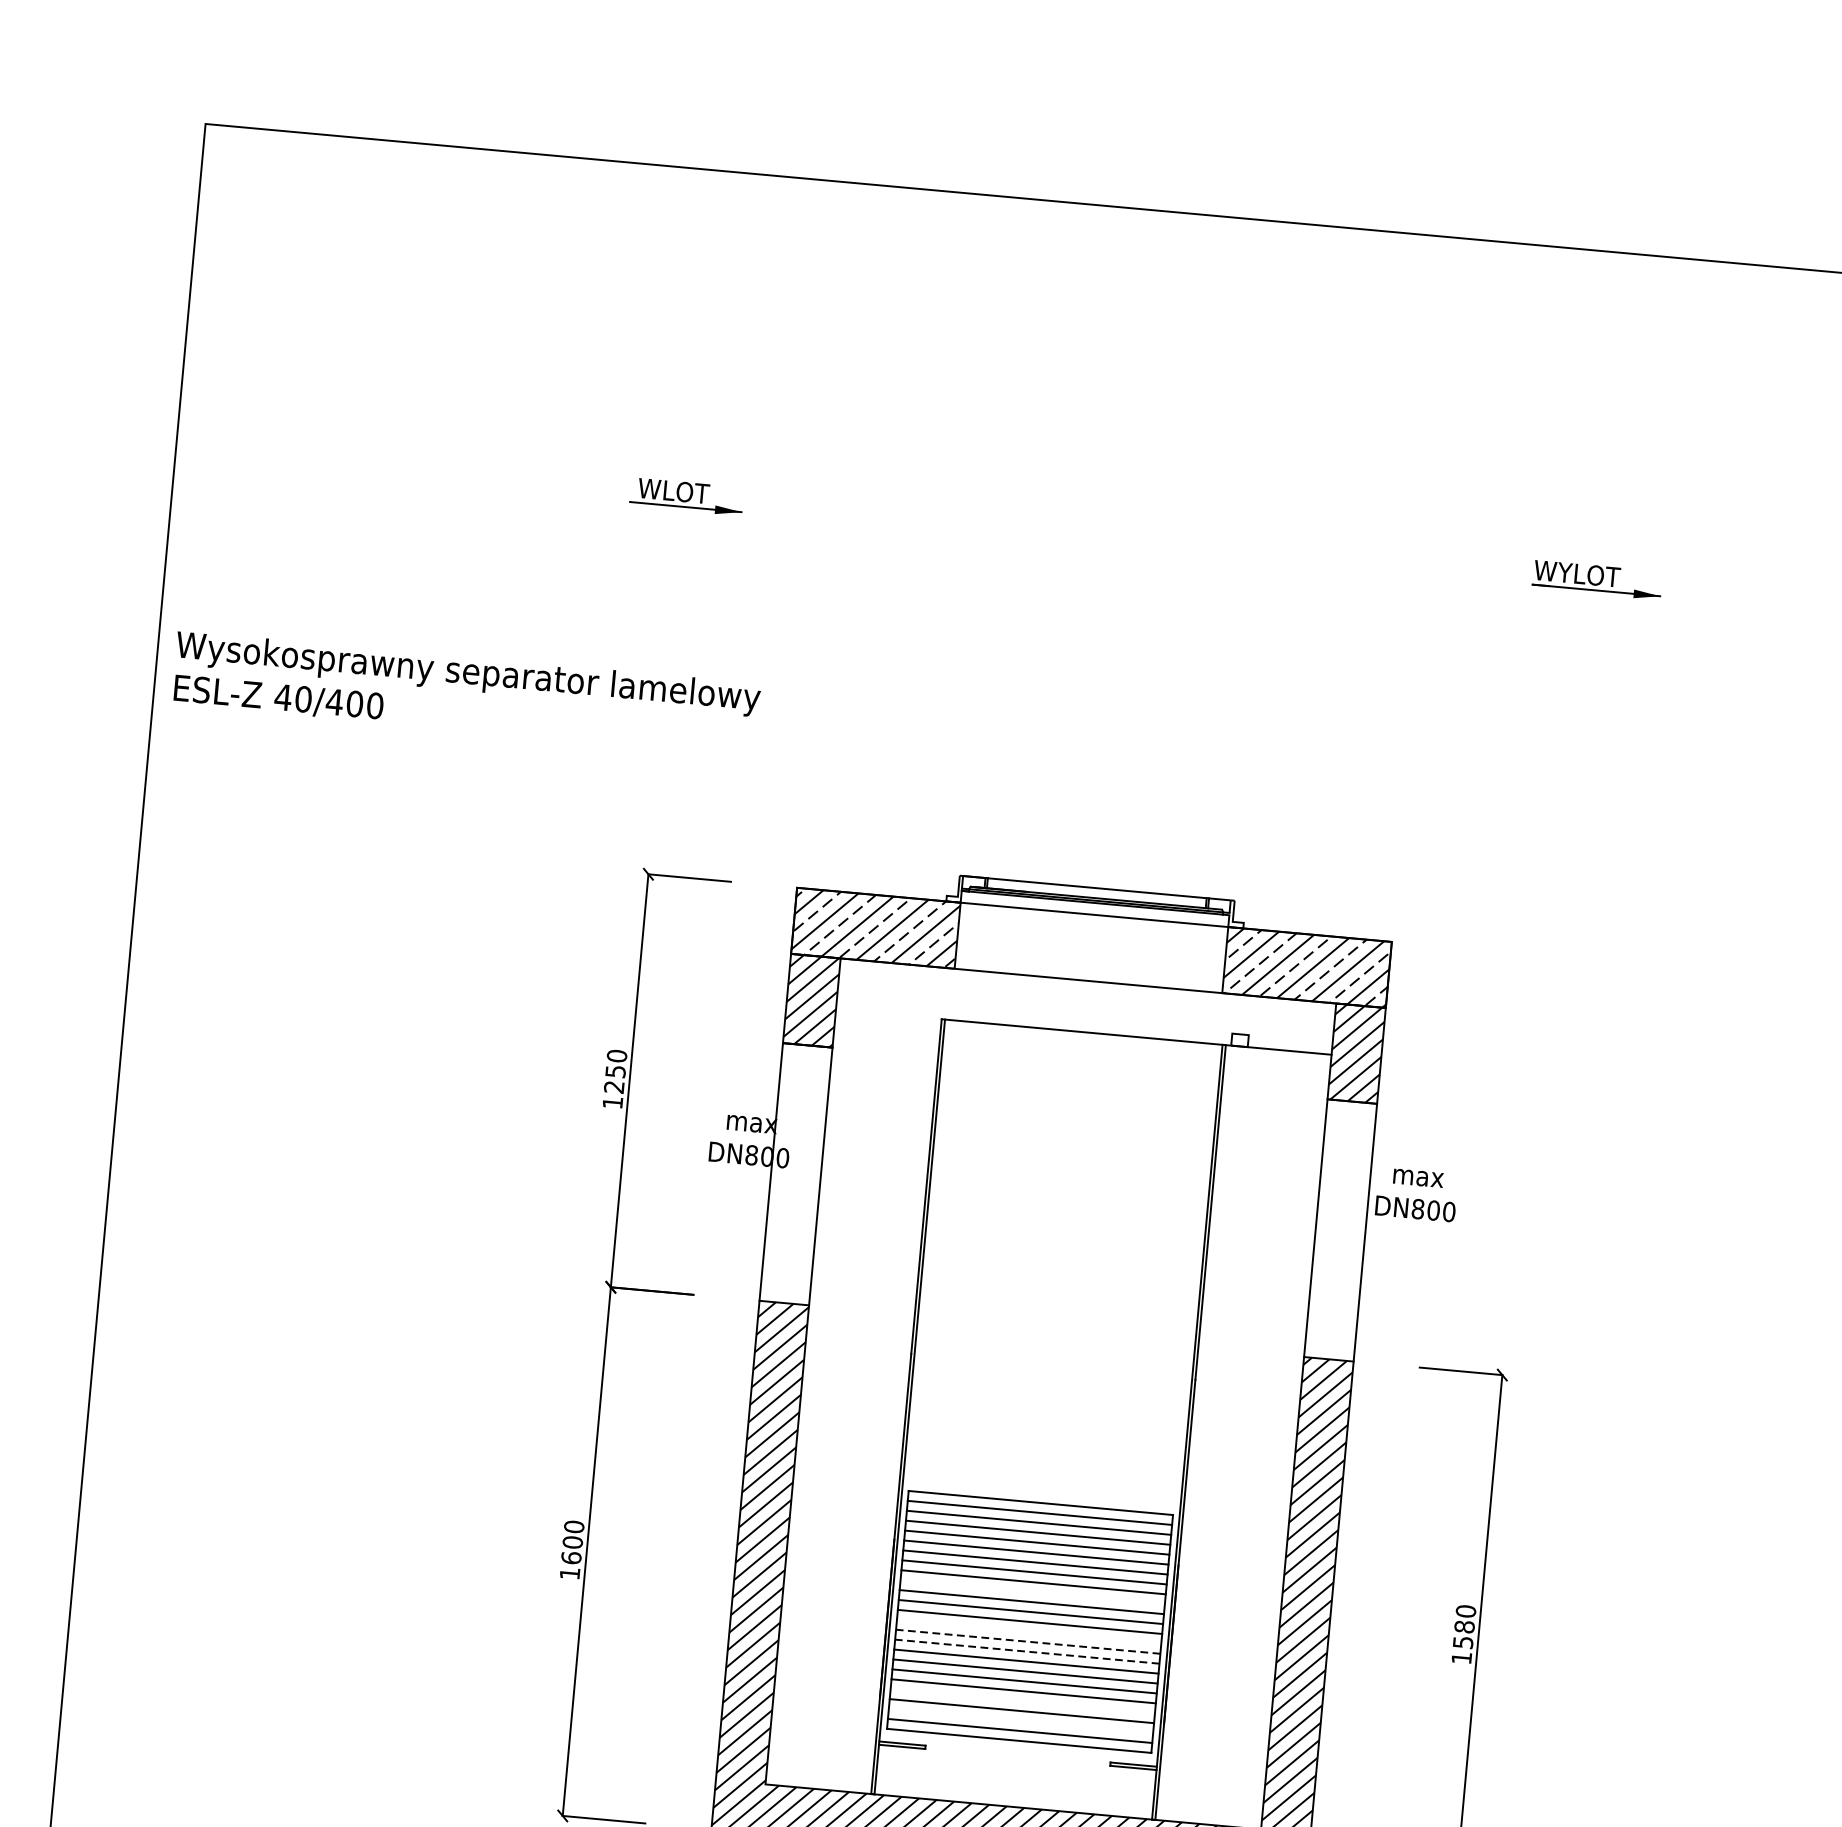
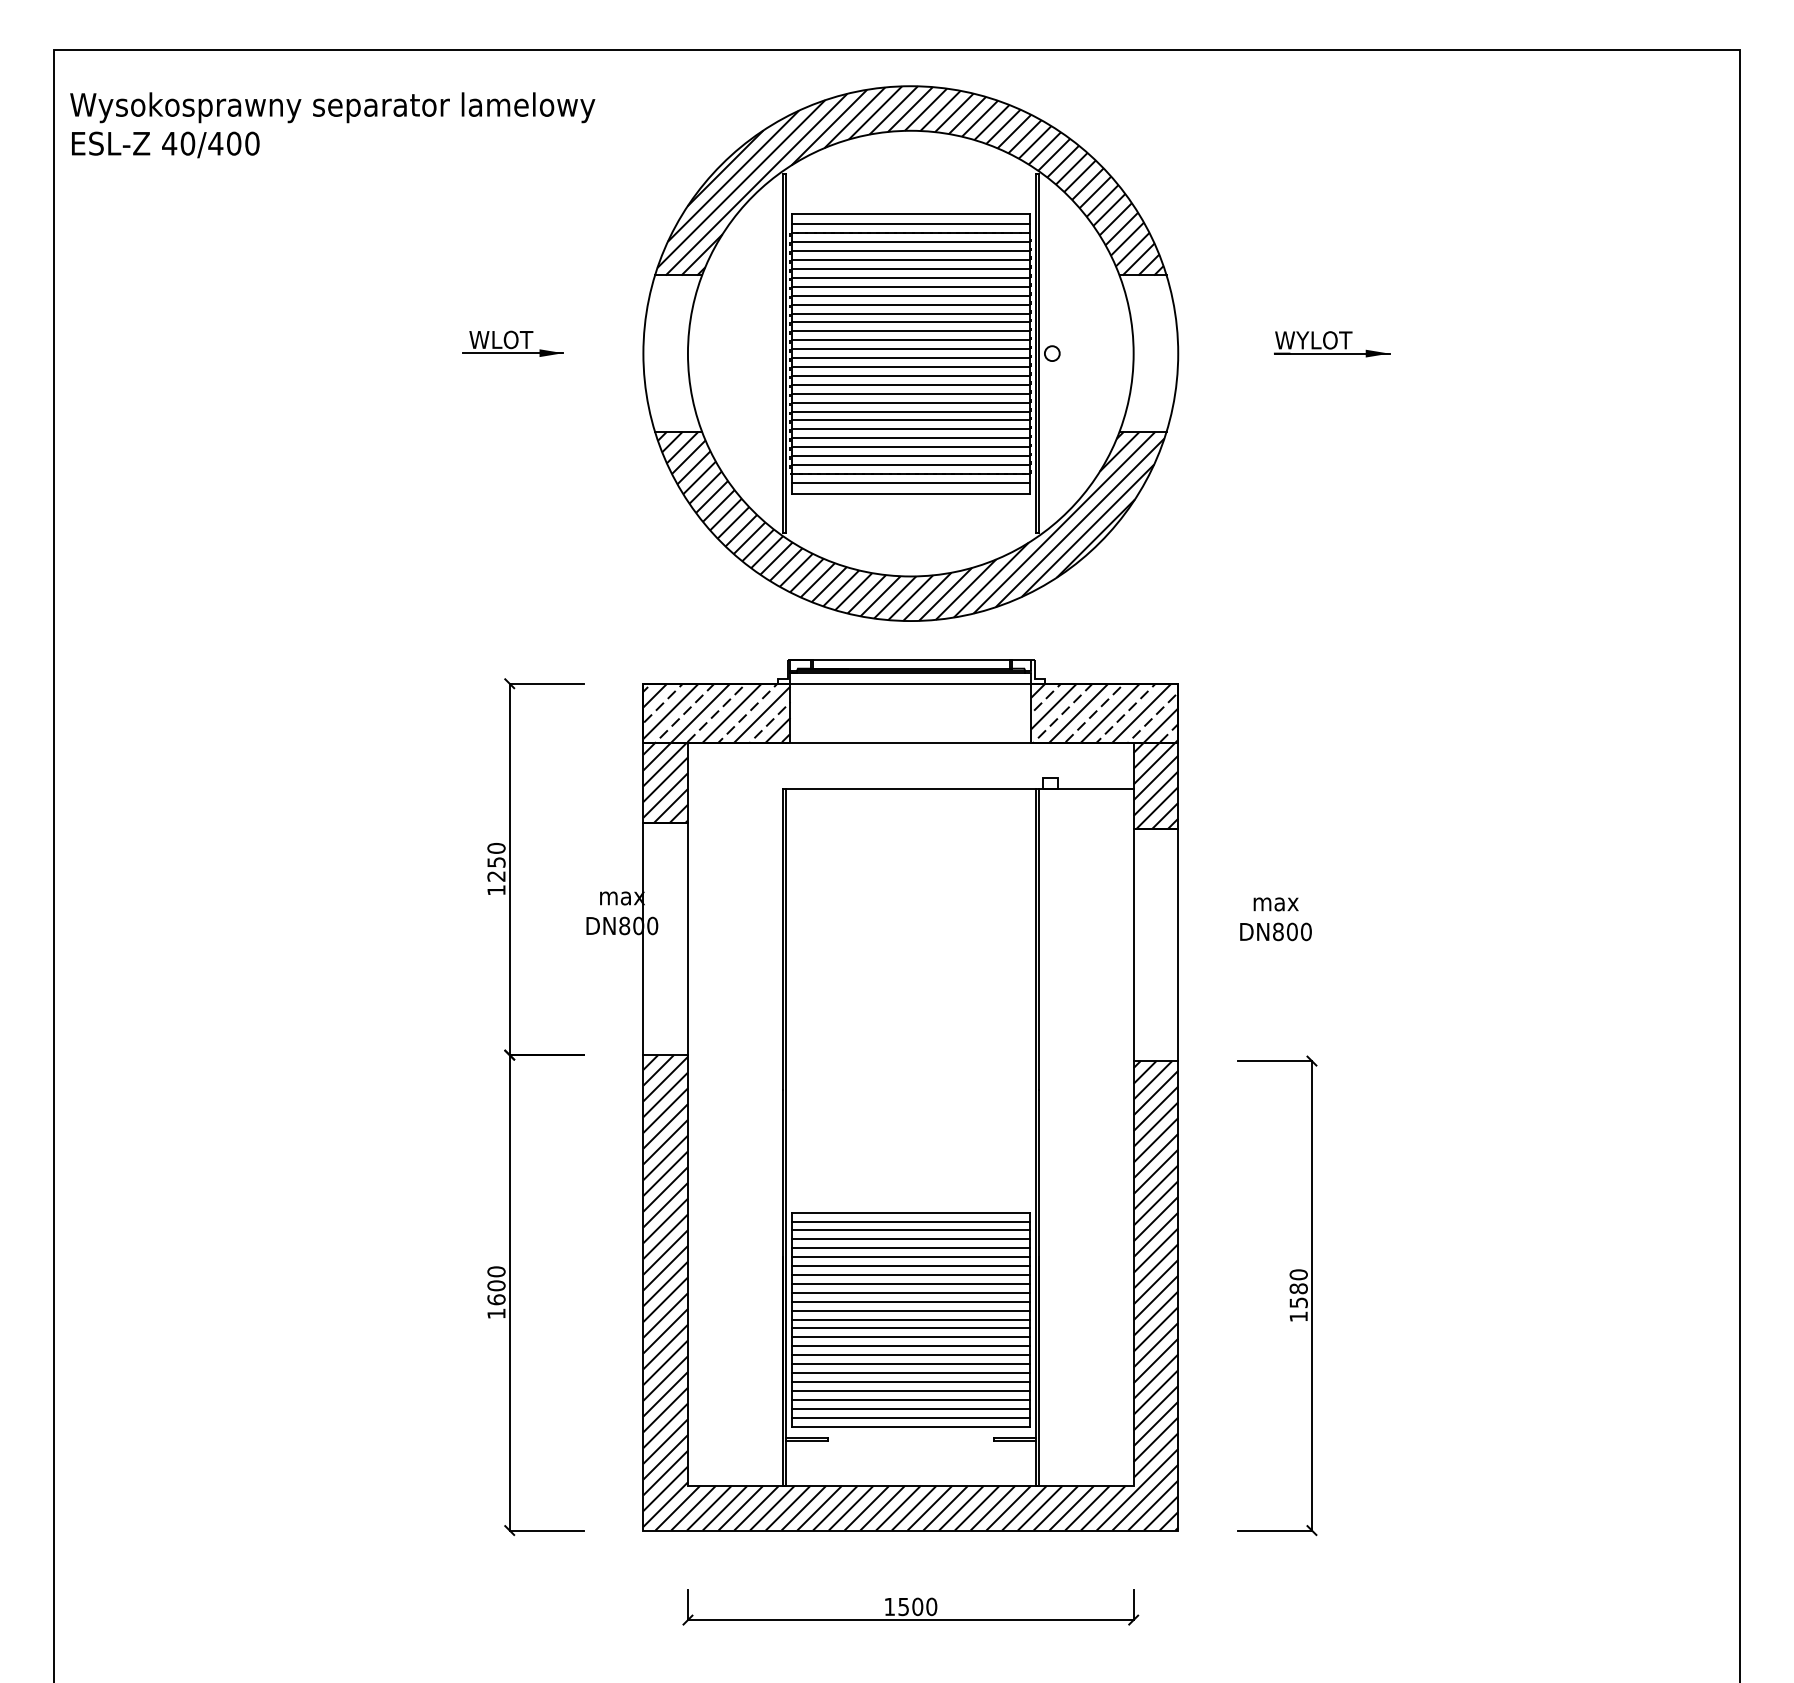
part: (1127, 547) -> (910, 353), added
text: (466, 693) -> (332, 125), moved
text: (1416, 1195) -> (1275, 919), moved
line: (1032, 1591) -> (910, 1292), added
line: (1028, 1631) -> (910, 1328), added
line: (1027, 1641) -> (910, 1337), dashed -> solid
line: (1027, 1651) -> (910, 1346), dashed -> solid
line: (1022, 1700) -> (910, 1390), added
line: (1020, 1720) -> (910, 1408), added

